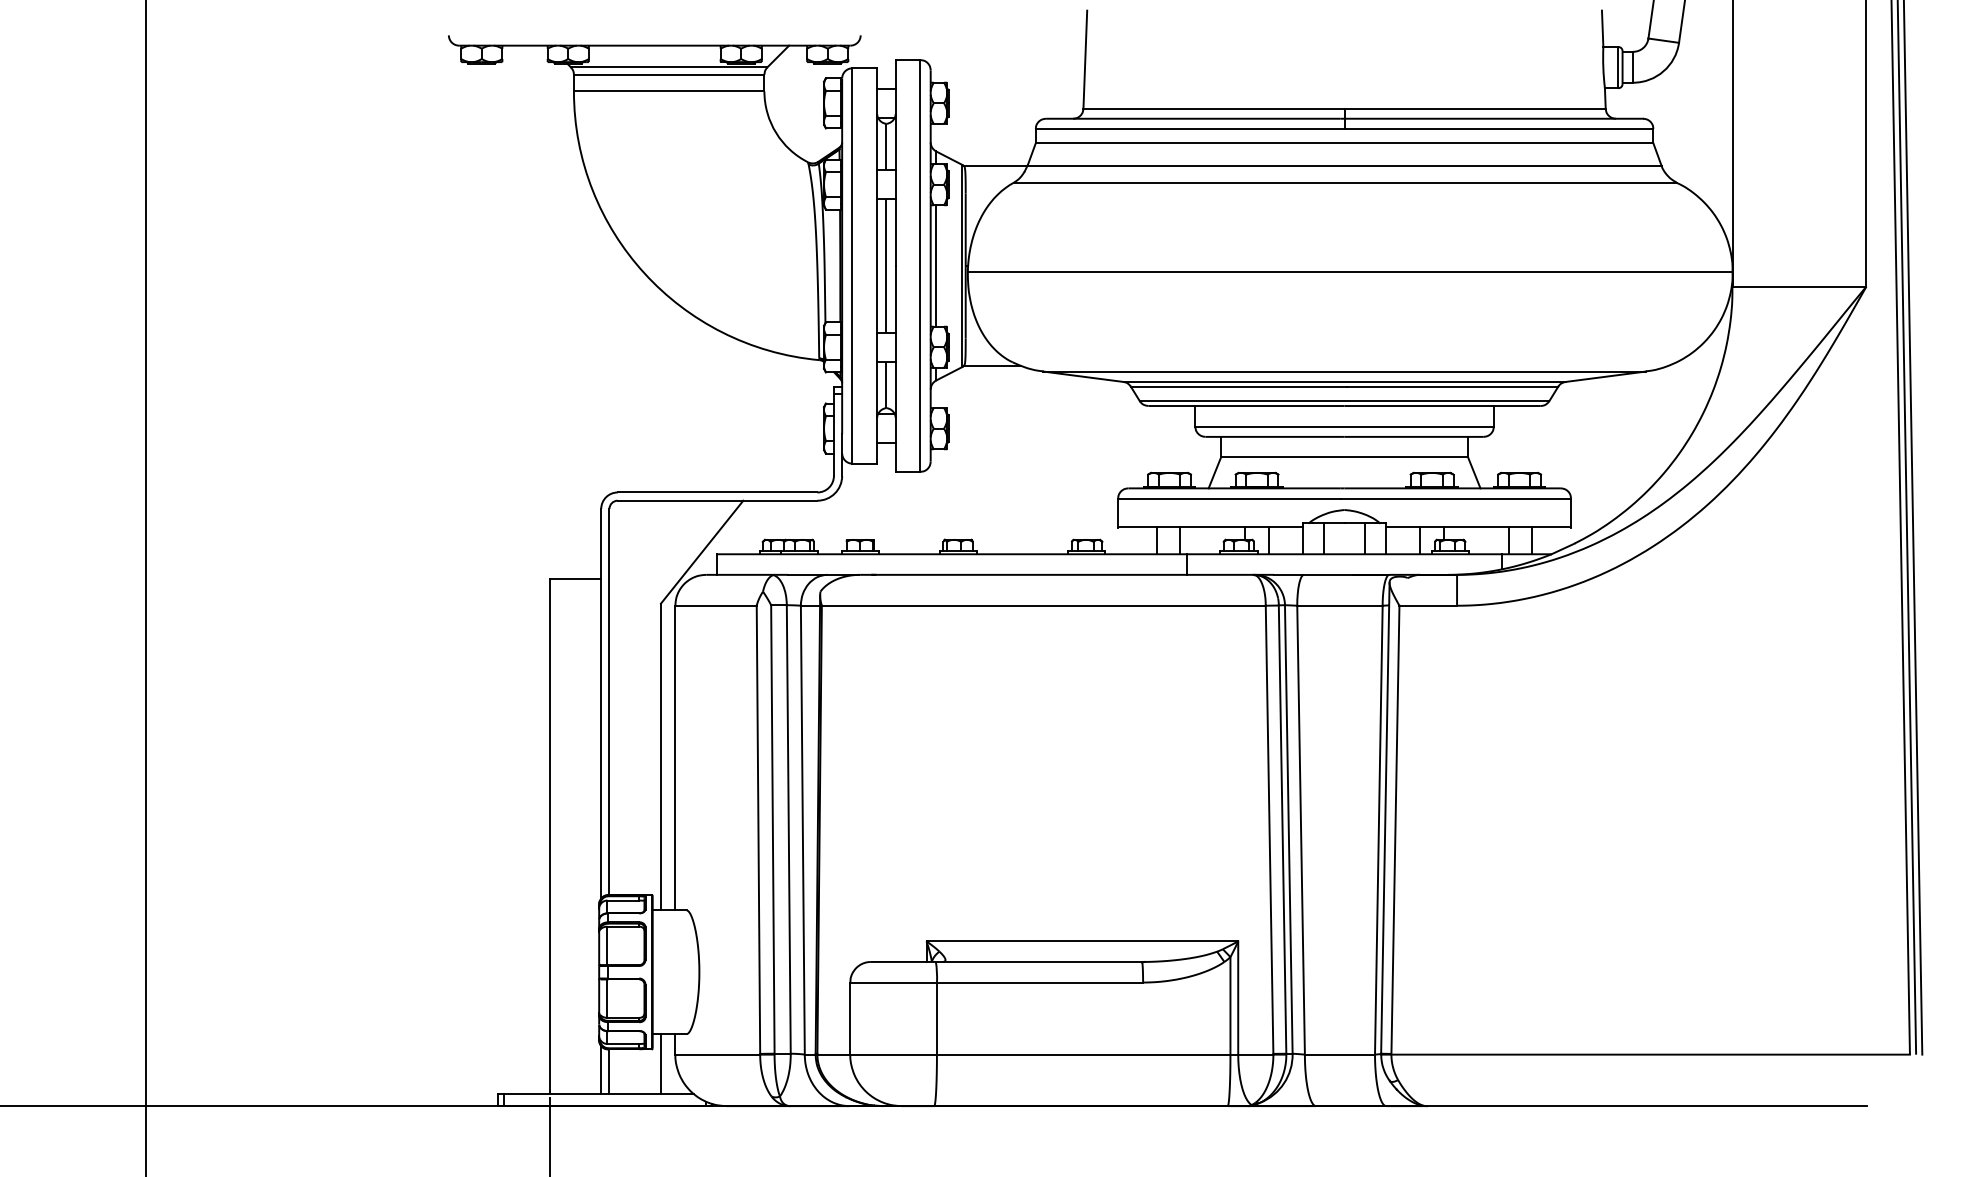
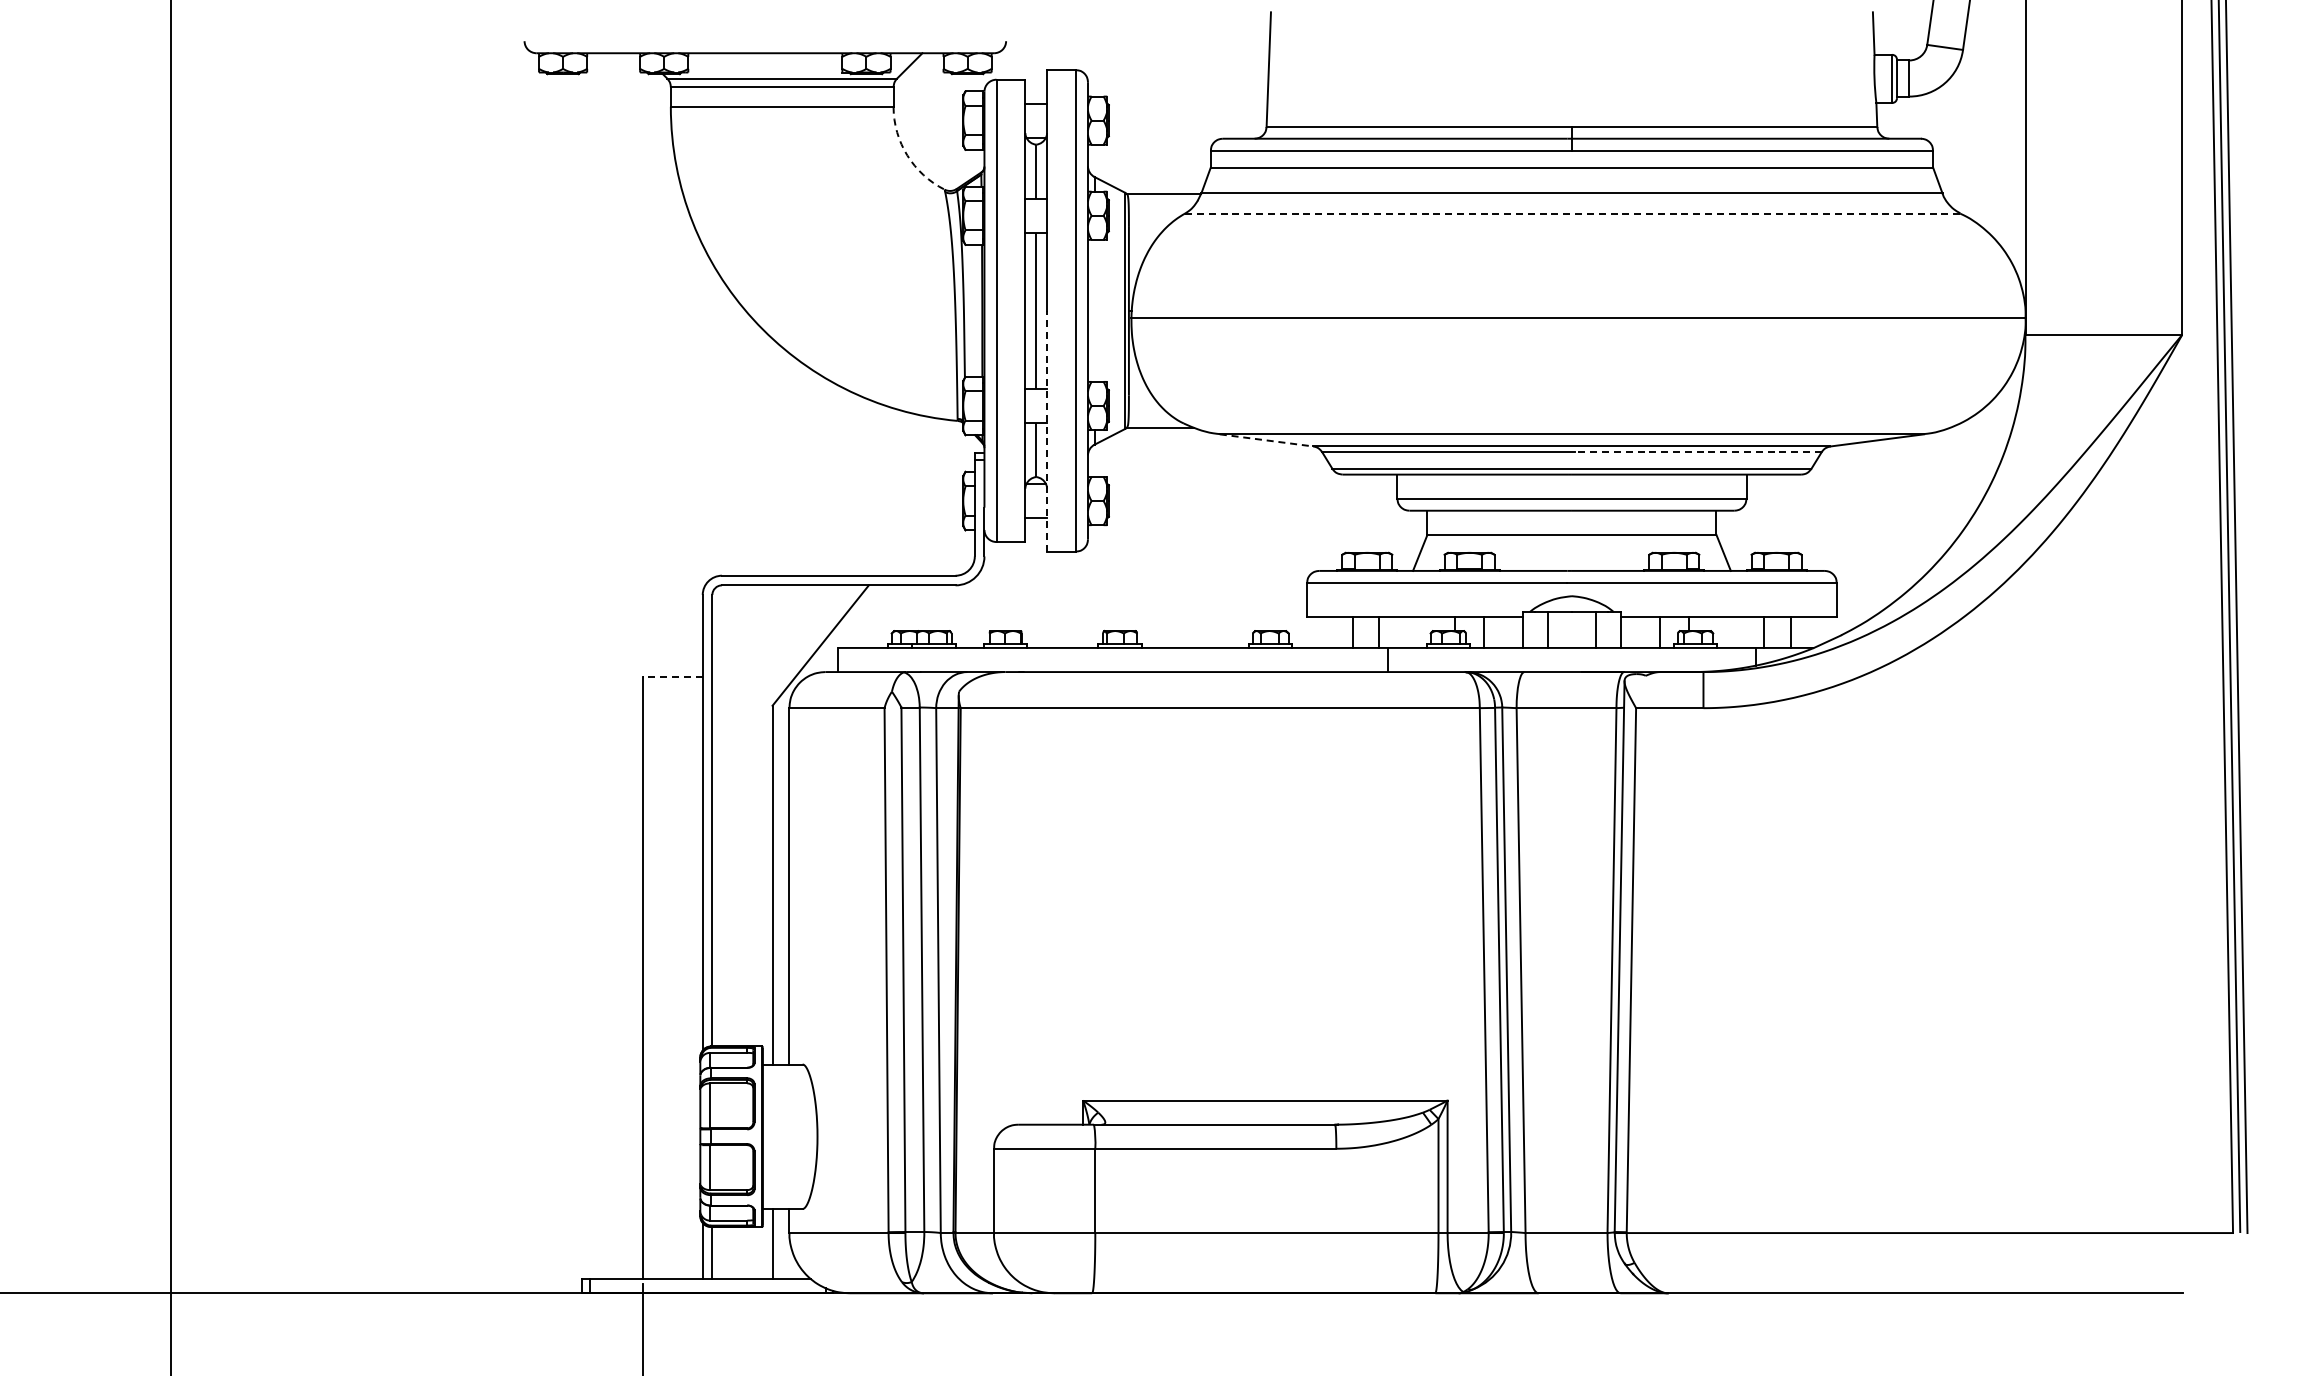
arc: (776, 133) -> (907, 155), solid -> dashed
line: (1345, 182) -> (1572, 213), solid -> dashed
line: (936, 265) -> (1094, 310), removed
line: (896, 368) -> (1047, 430), solid -> dashed
line: (1084, 376) -> (1267, 440), solid -> dashed
line: (1451, 387) -> (1697, 452), solid -> dashed
line: (575, 578) -> (672, 676), solid -> dashed

